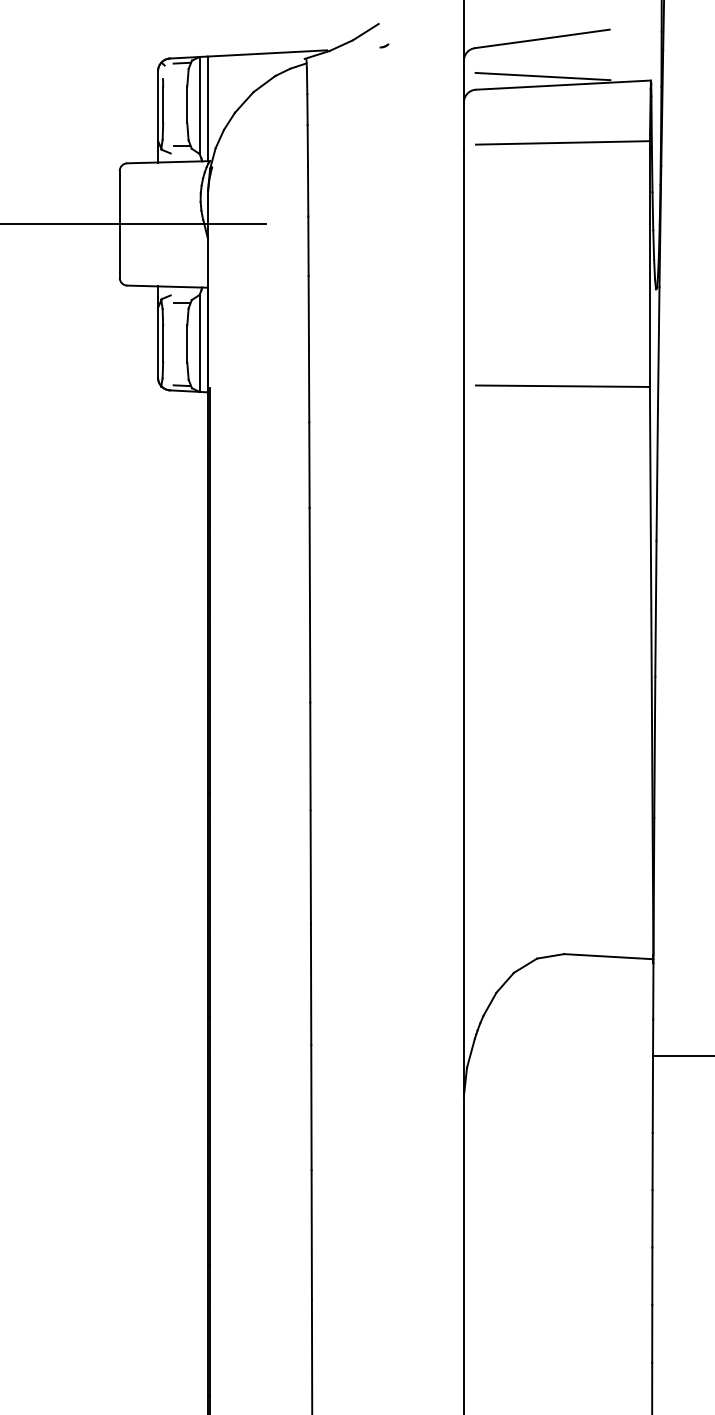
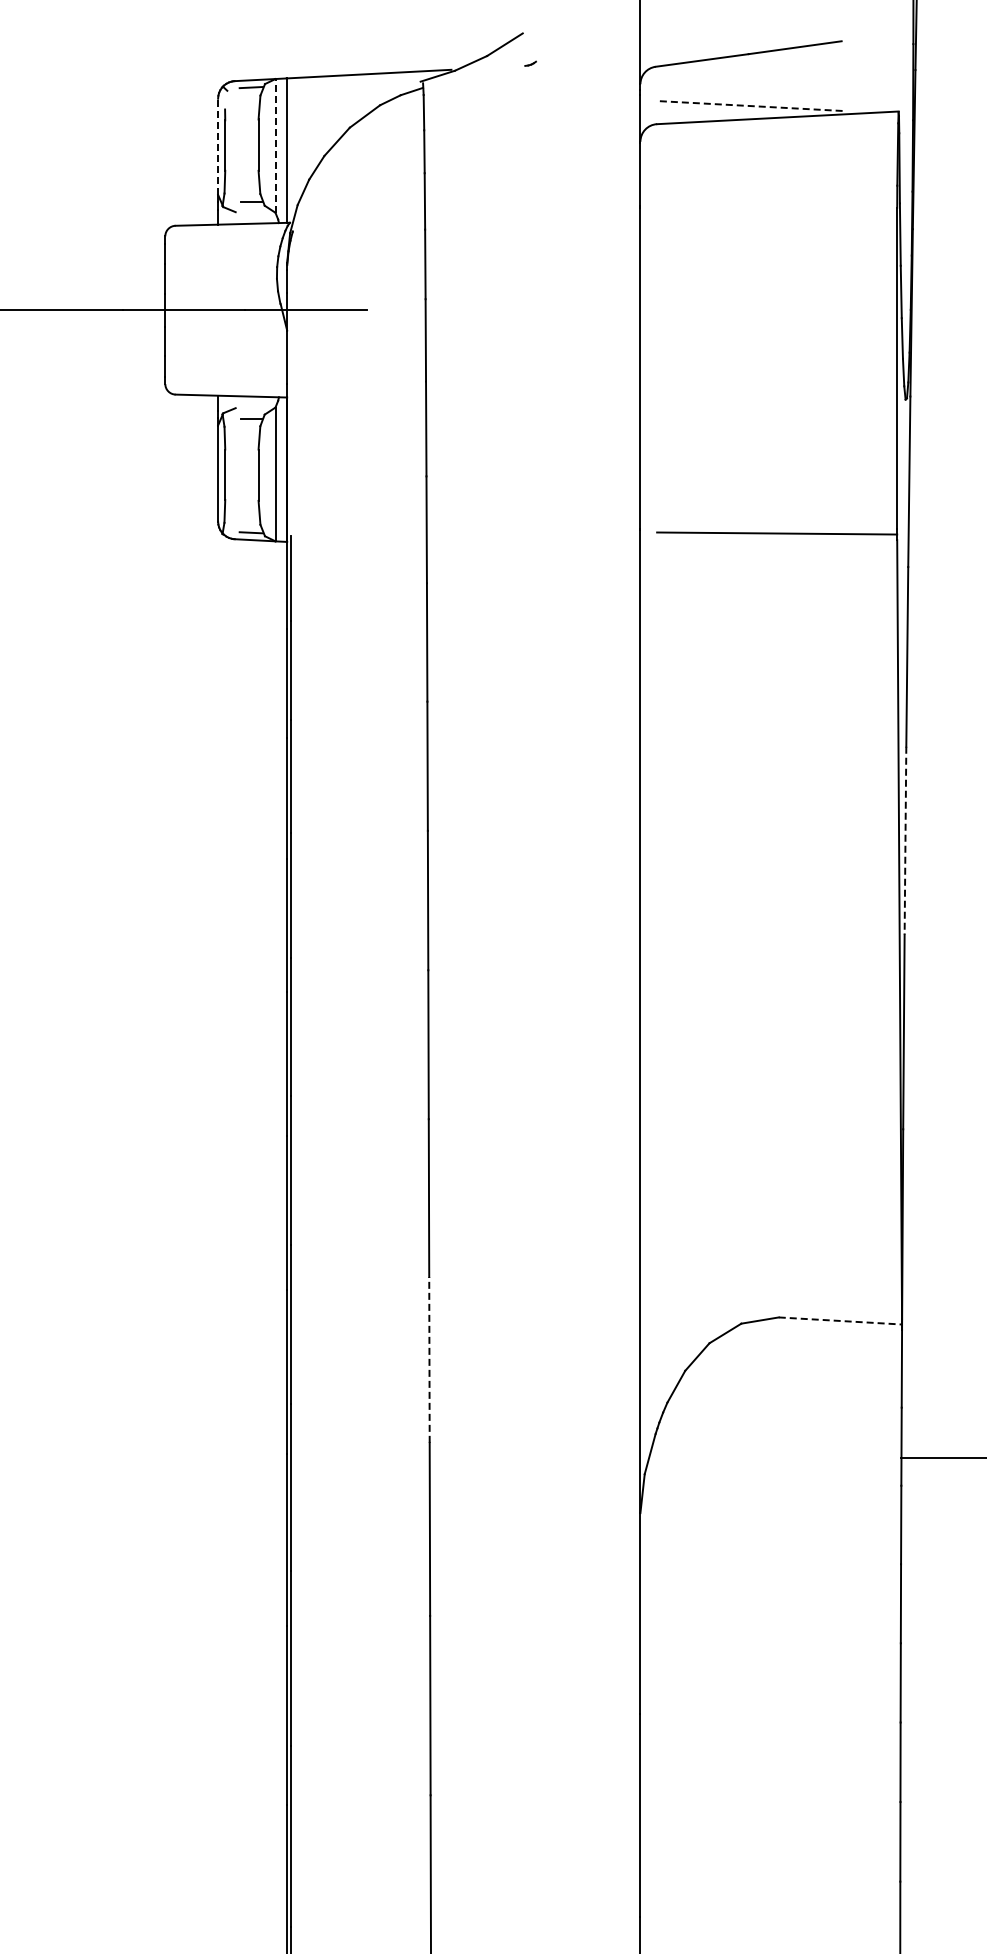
line: (542, 76) -> (749, 105), solid -> dashed
line: (158, 105) -> (218, 146), solid -> dashed
line: (199, 105) -> (275, 145), solid -> dashed
line: (563, 142) -> (777, 197), removed
line: (655, 608) -> (905, 840), solid -> dashed
line: (608, 956) -> (840, 1320), solid -> dashed
line: (311, 984) -> (429, 1359), solid -> dashed

